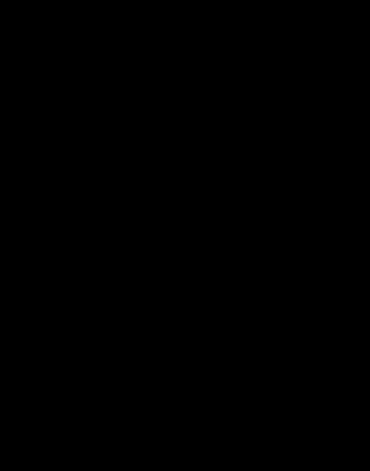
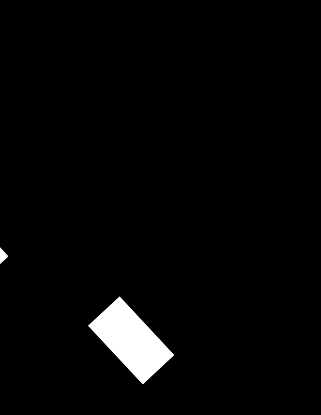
fill: (109, 313) -> (131, 340), removed

